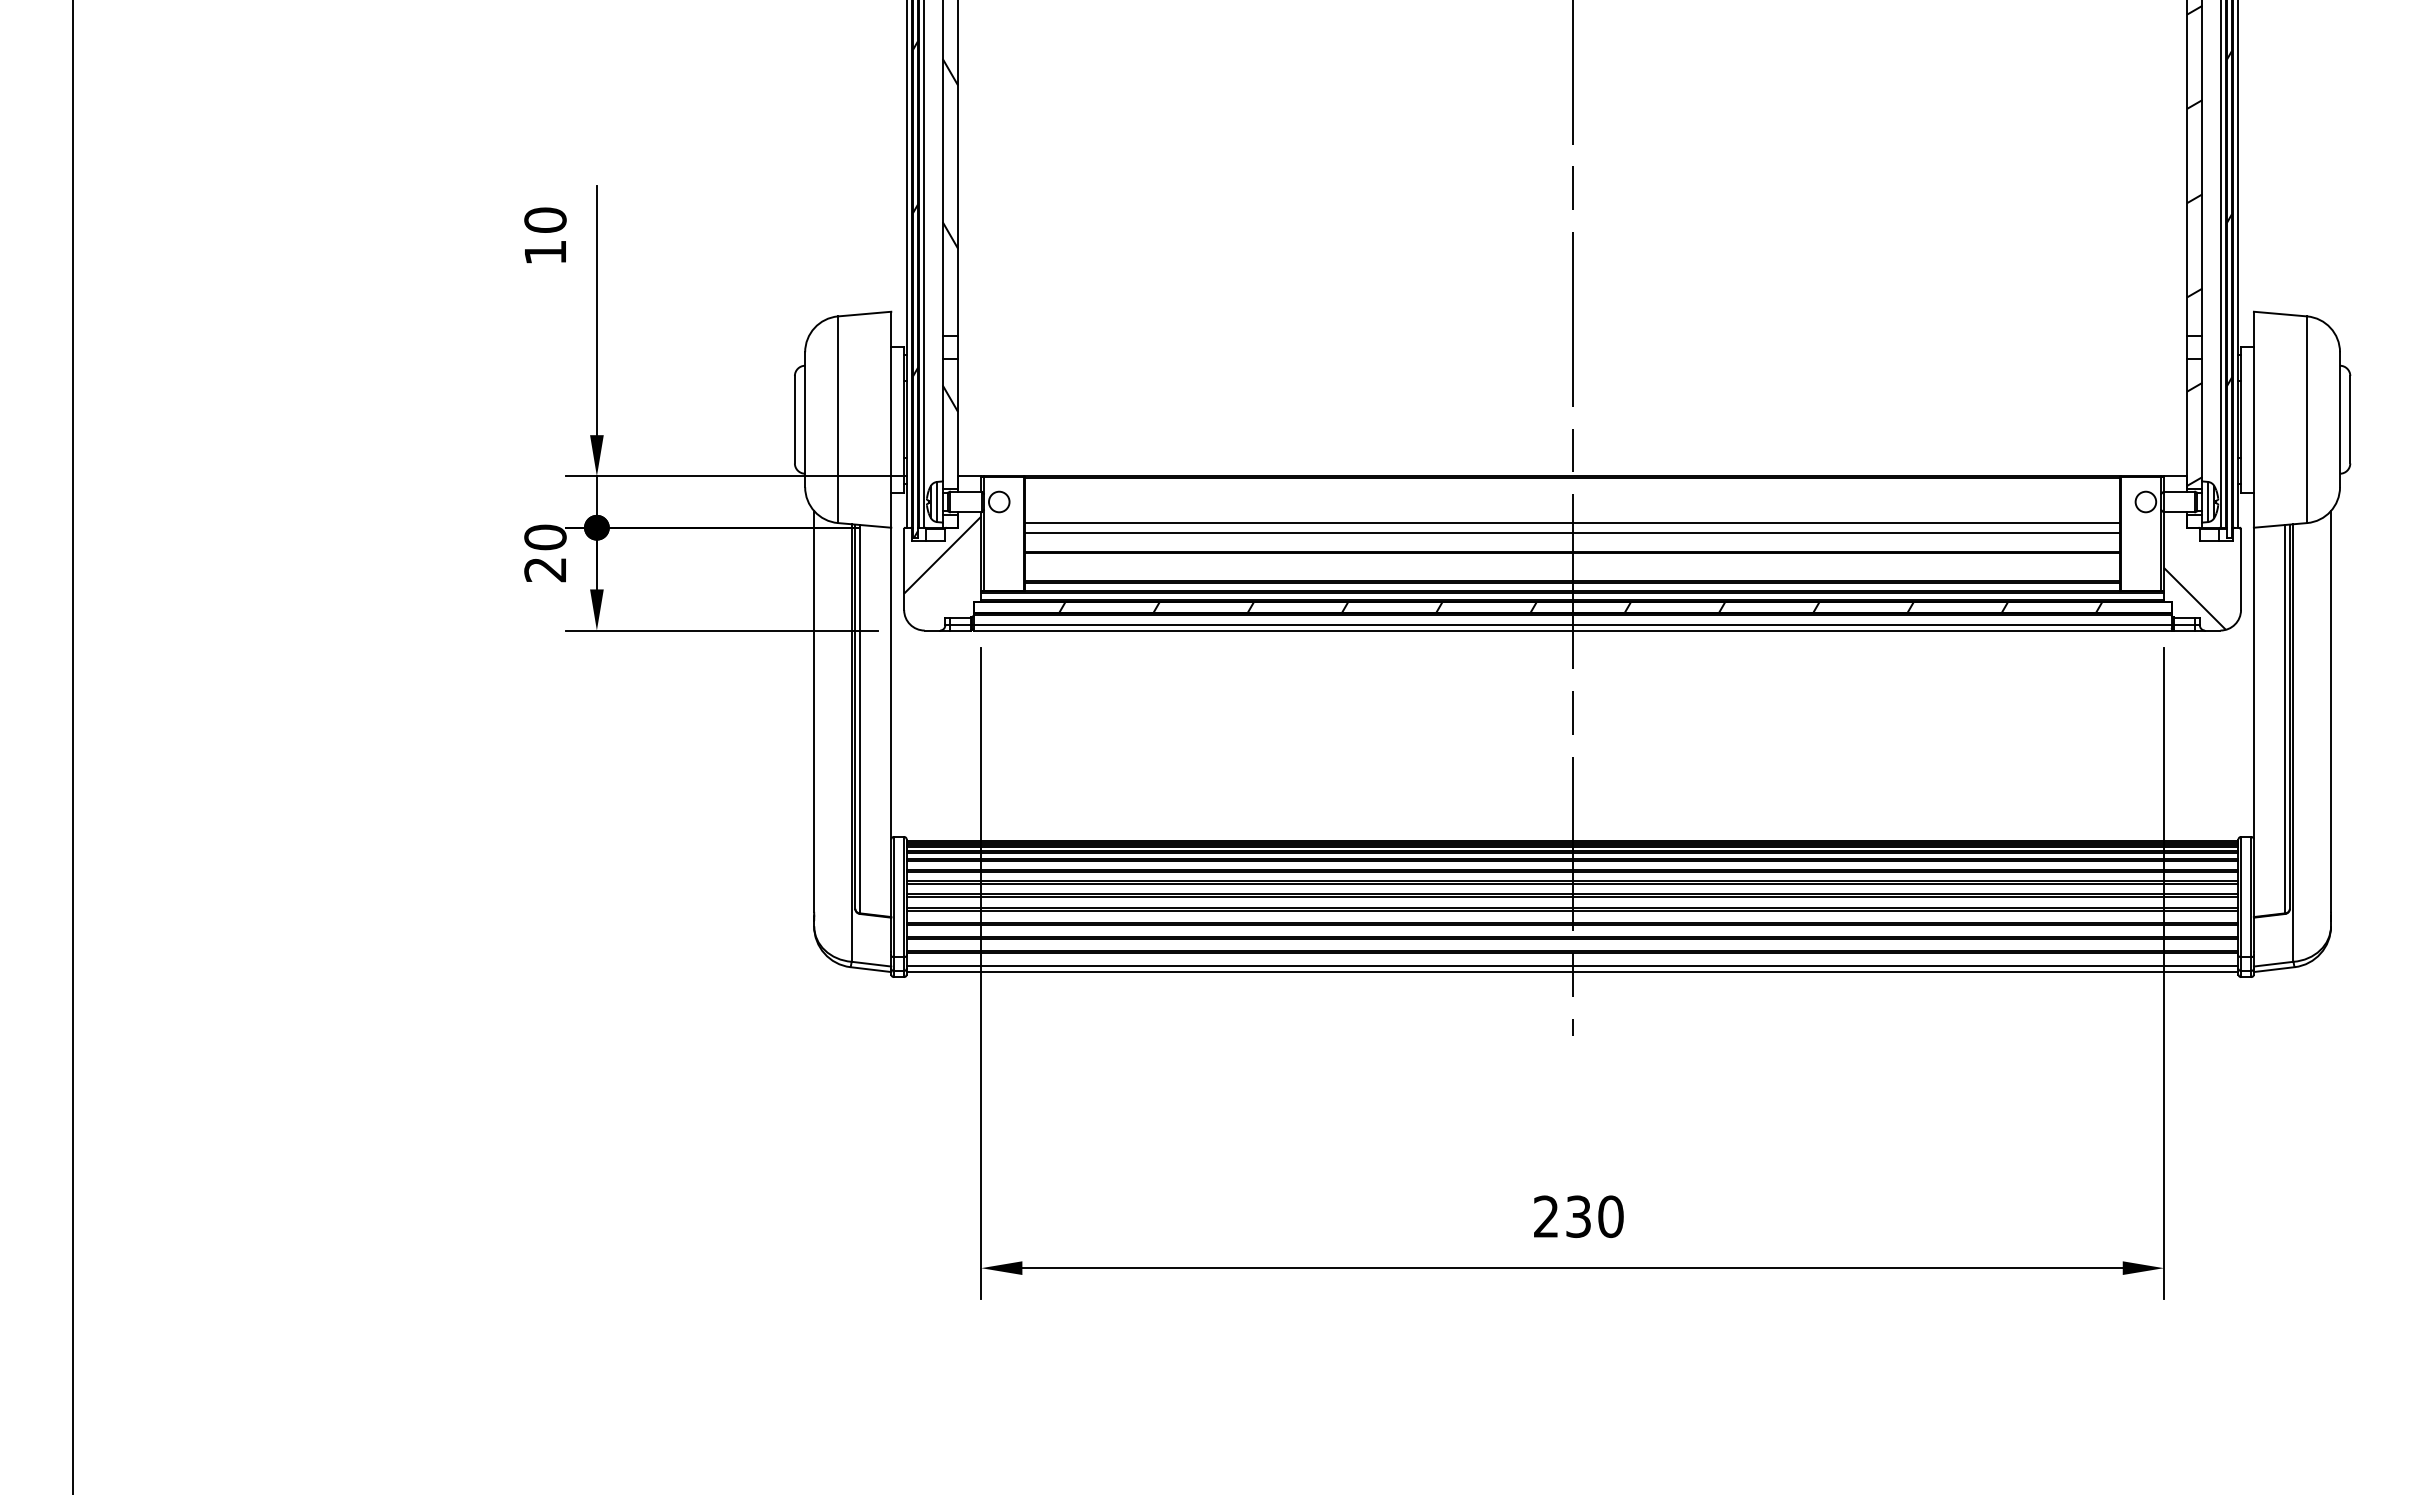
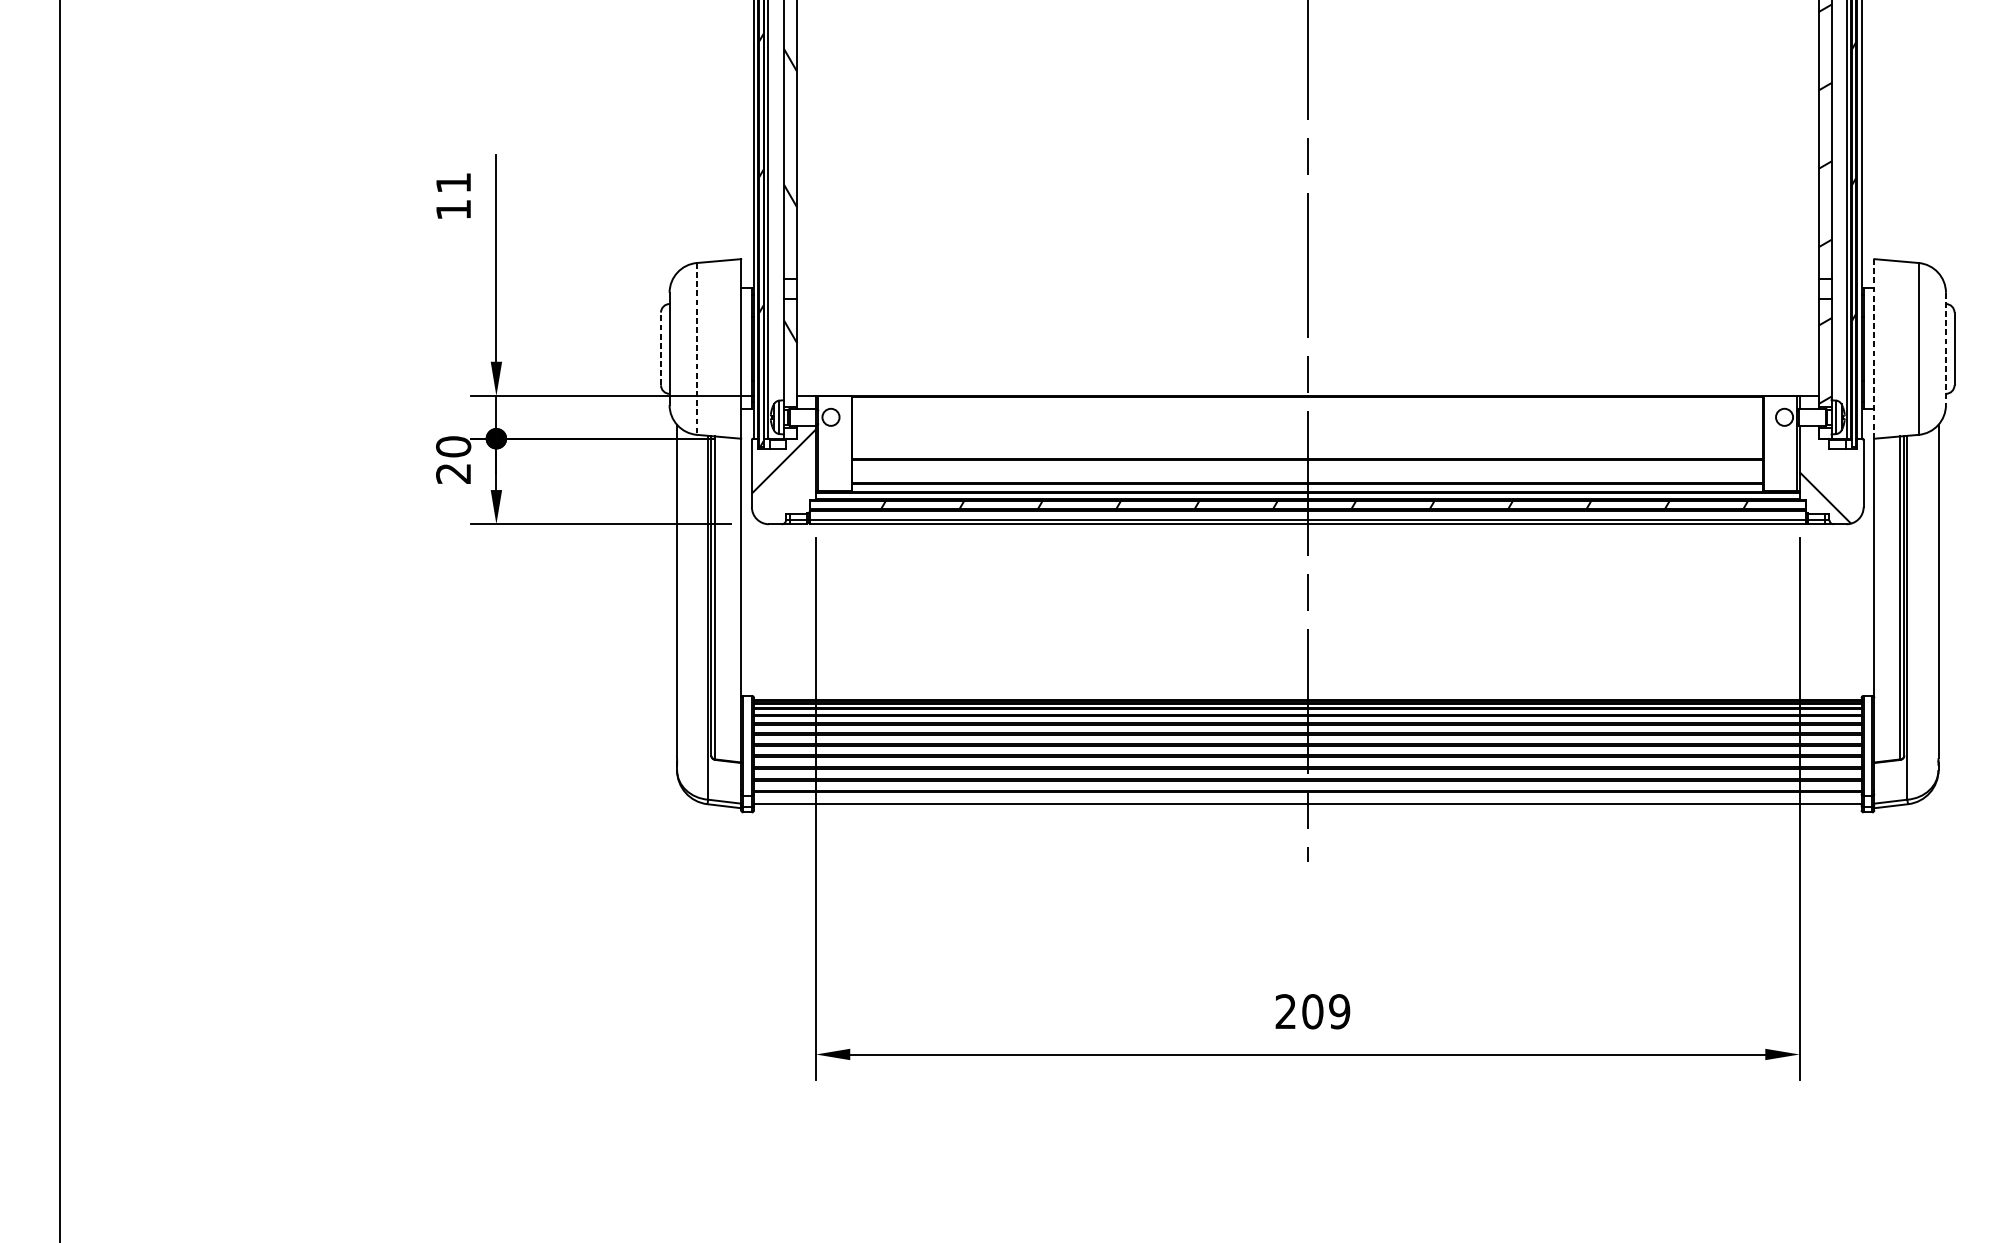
text: (545, 219) -> (453, 182), 10 -> 11
line: (794, 419) -> (660, 348), solid -> dashed
line: (2253, 419) -> (1874, 348), solid -> dashed
line: (838, 420) -> (697, 349), solid -> dashed
line: (2340, 420) -> (1946, 349), solid -> dashed
line: (1572, 522) -> (1307, 434), removed
line: (1572, 532) -> (1307, 442), removed
line: (1572, 971) -> (1307, 807), removed
text: (1594, 1216) -> (1326, 1011), 230 -> 209

